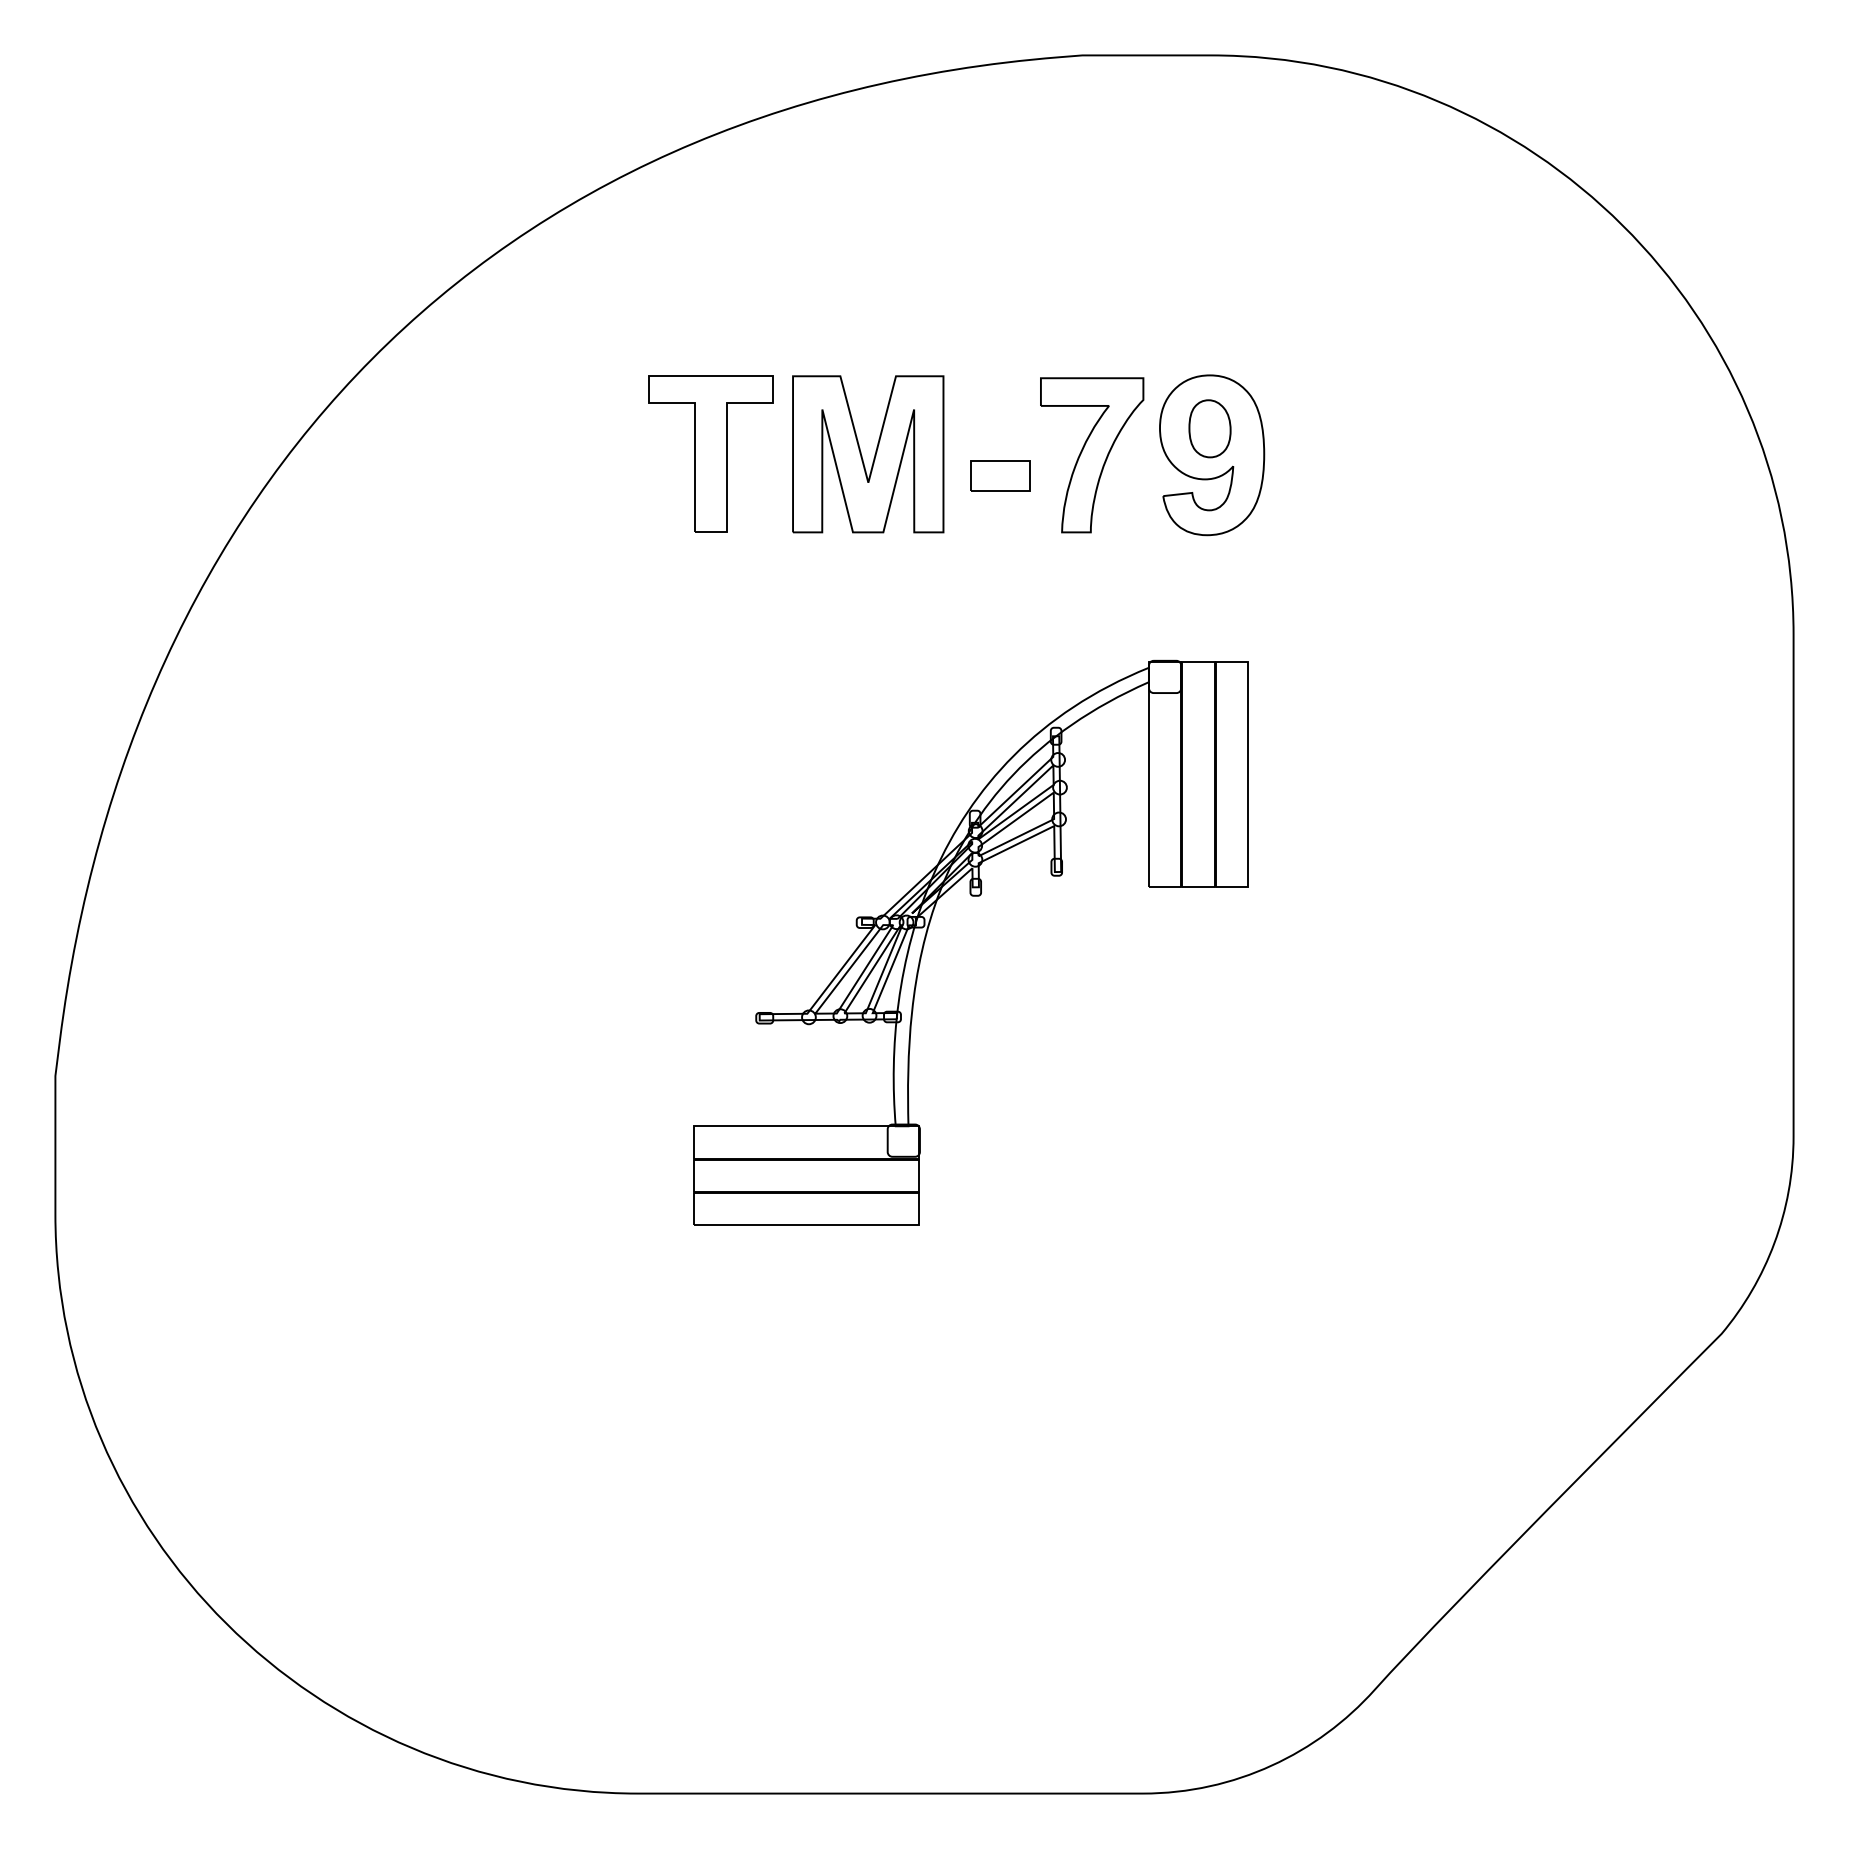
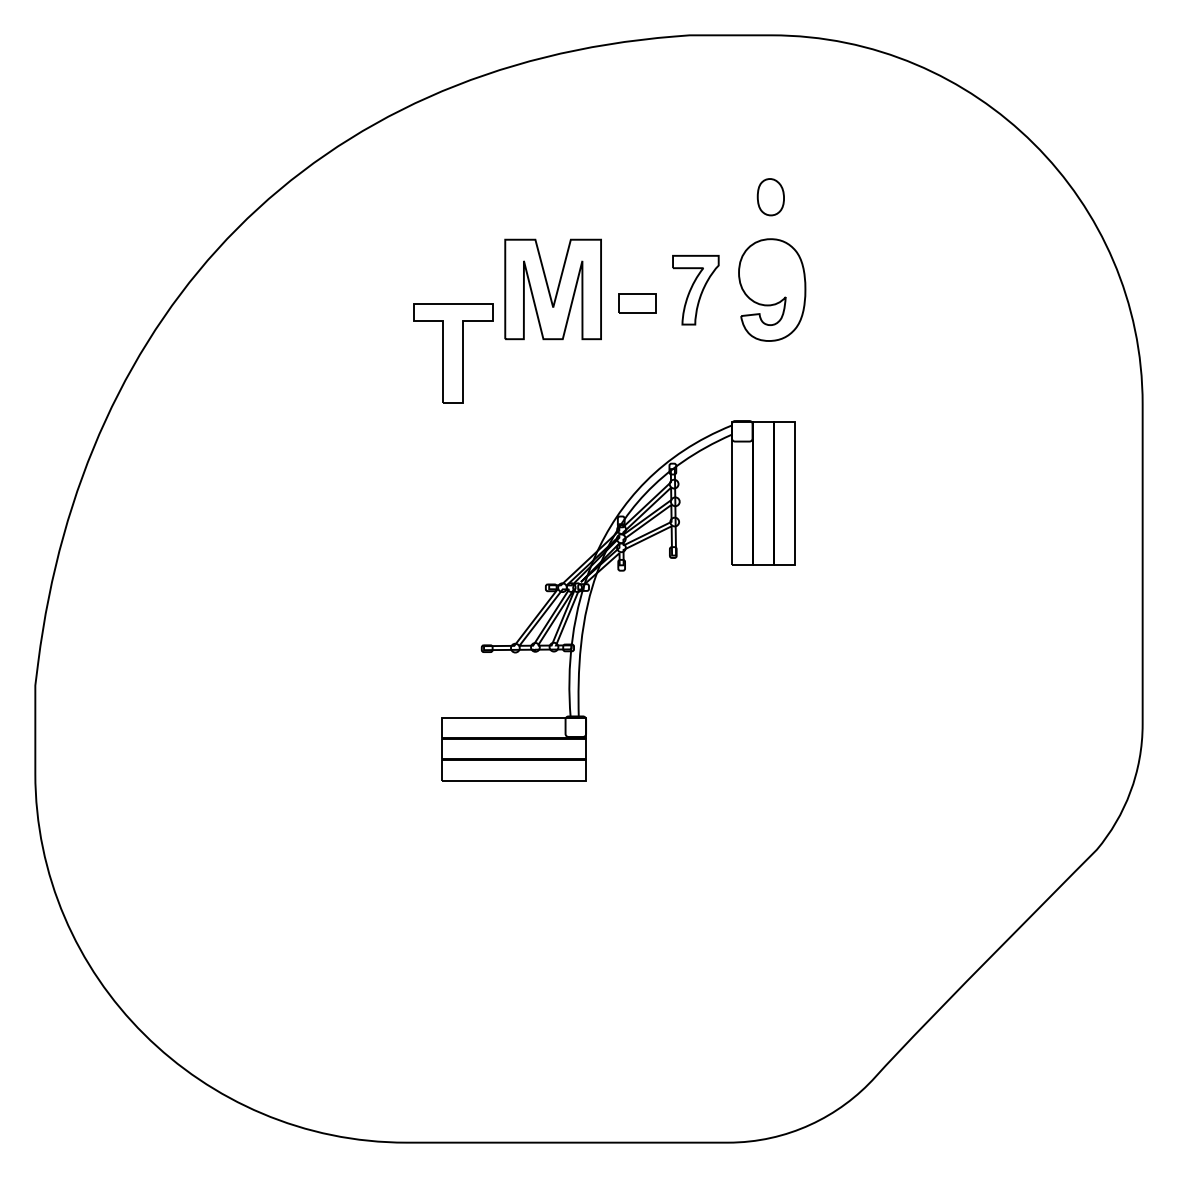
part: (1209, 429) -> (770, 197), moved
part: (711, 454) -> (453, 353), moved
part: (1091, 455) -> (695, 290), size x0.7

